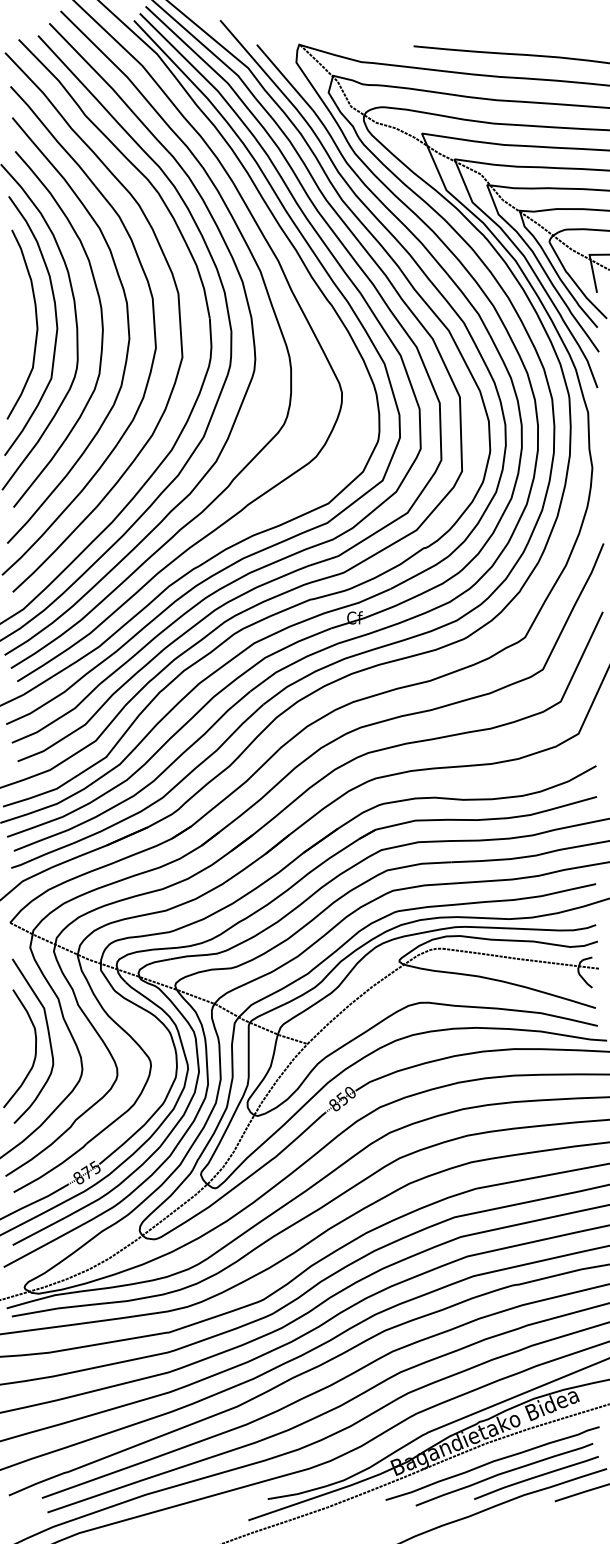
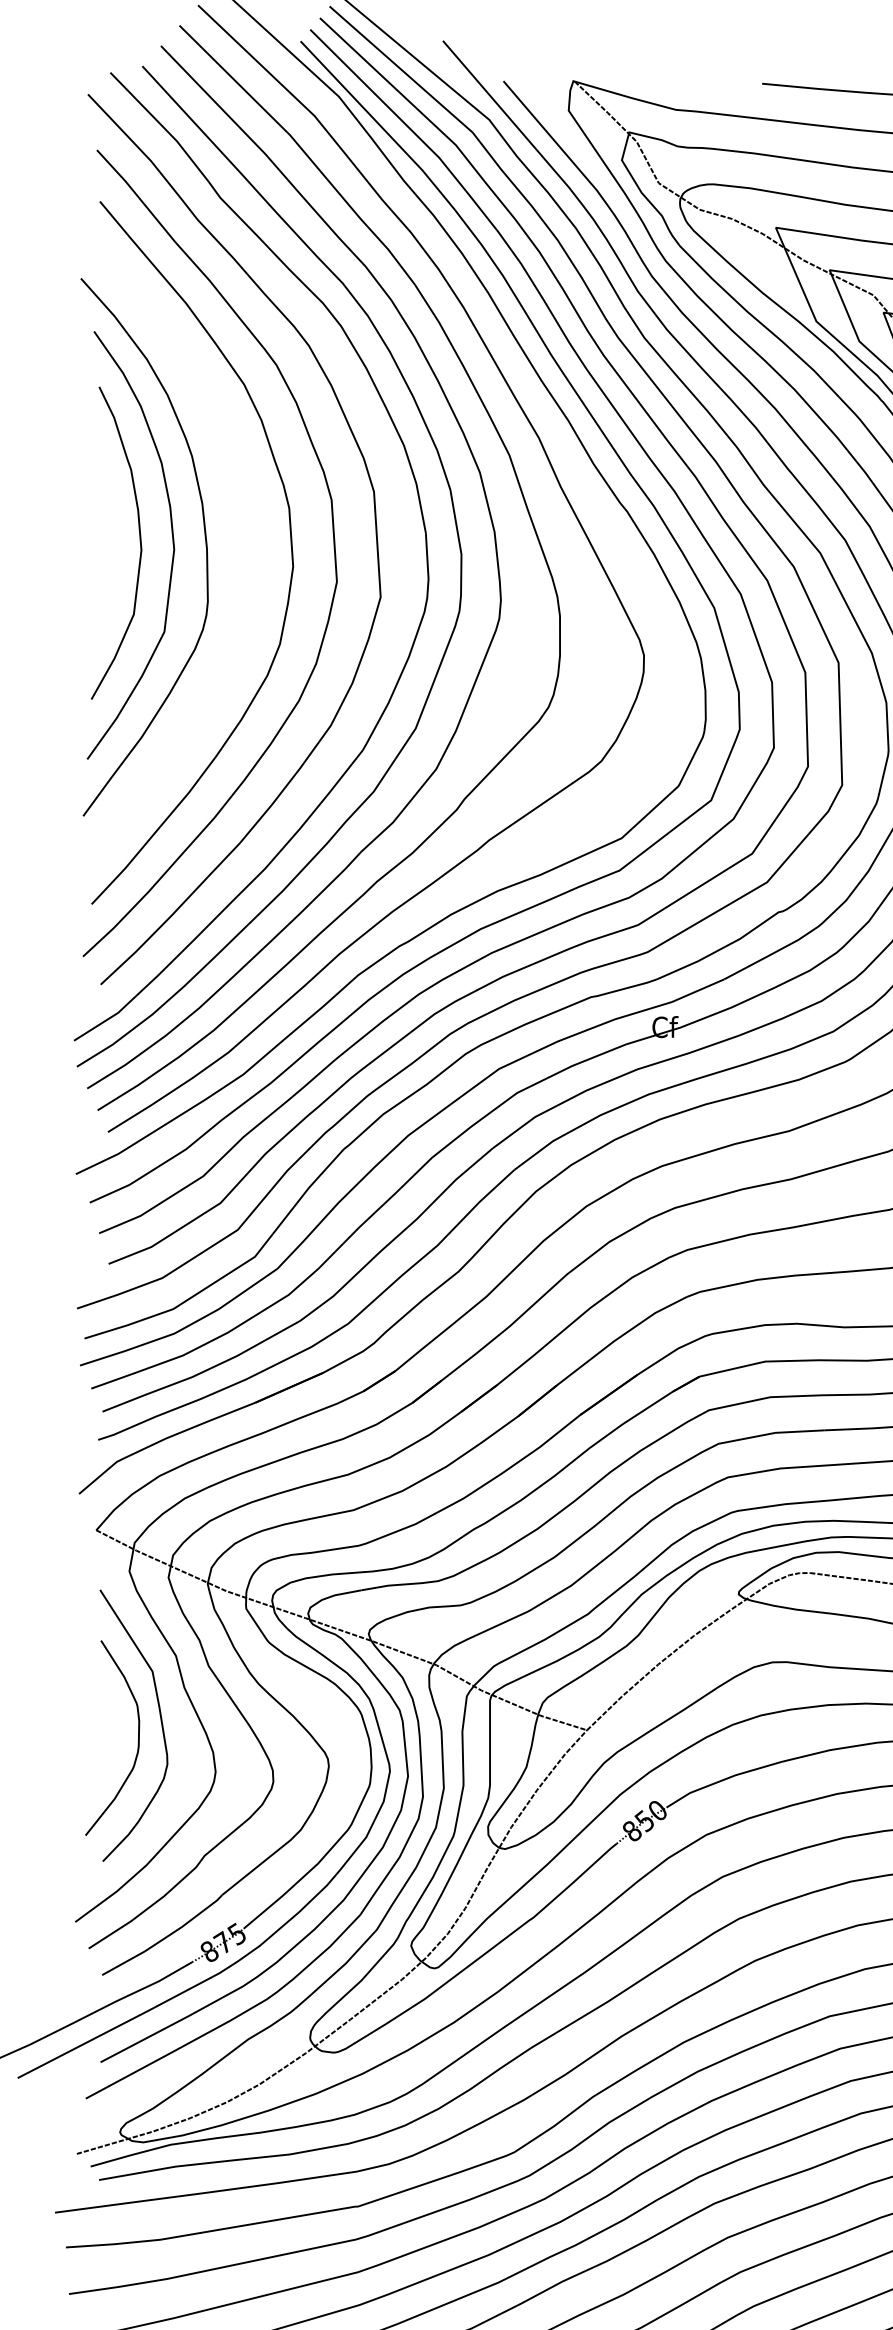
curve: (101, 327) -> (247, 547), removed

